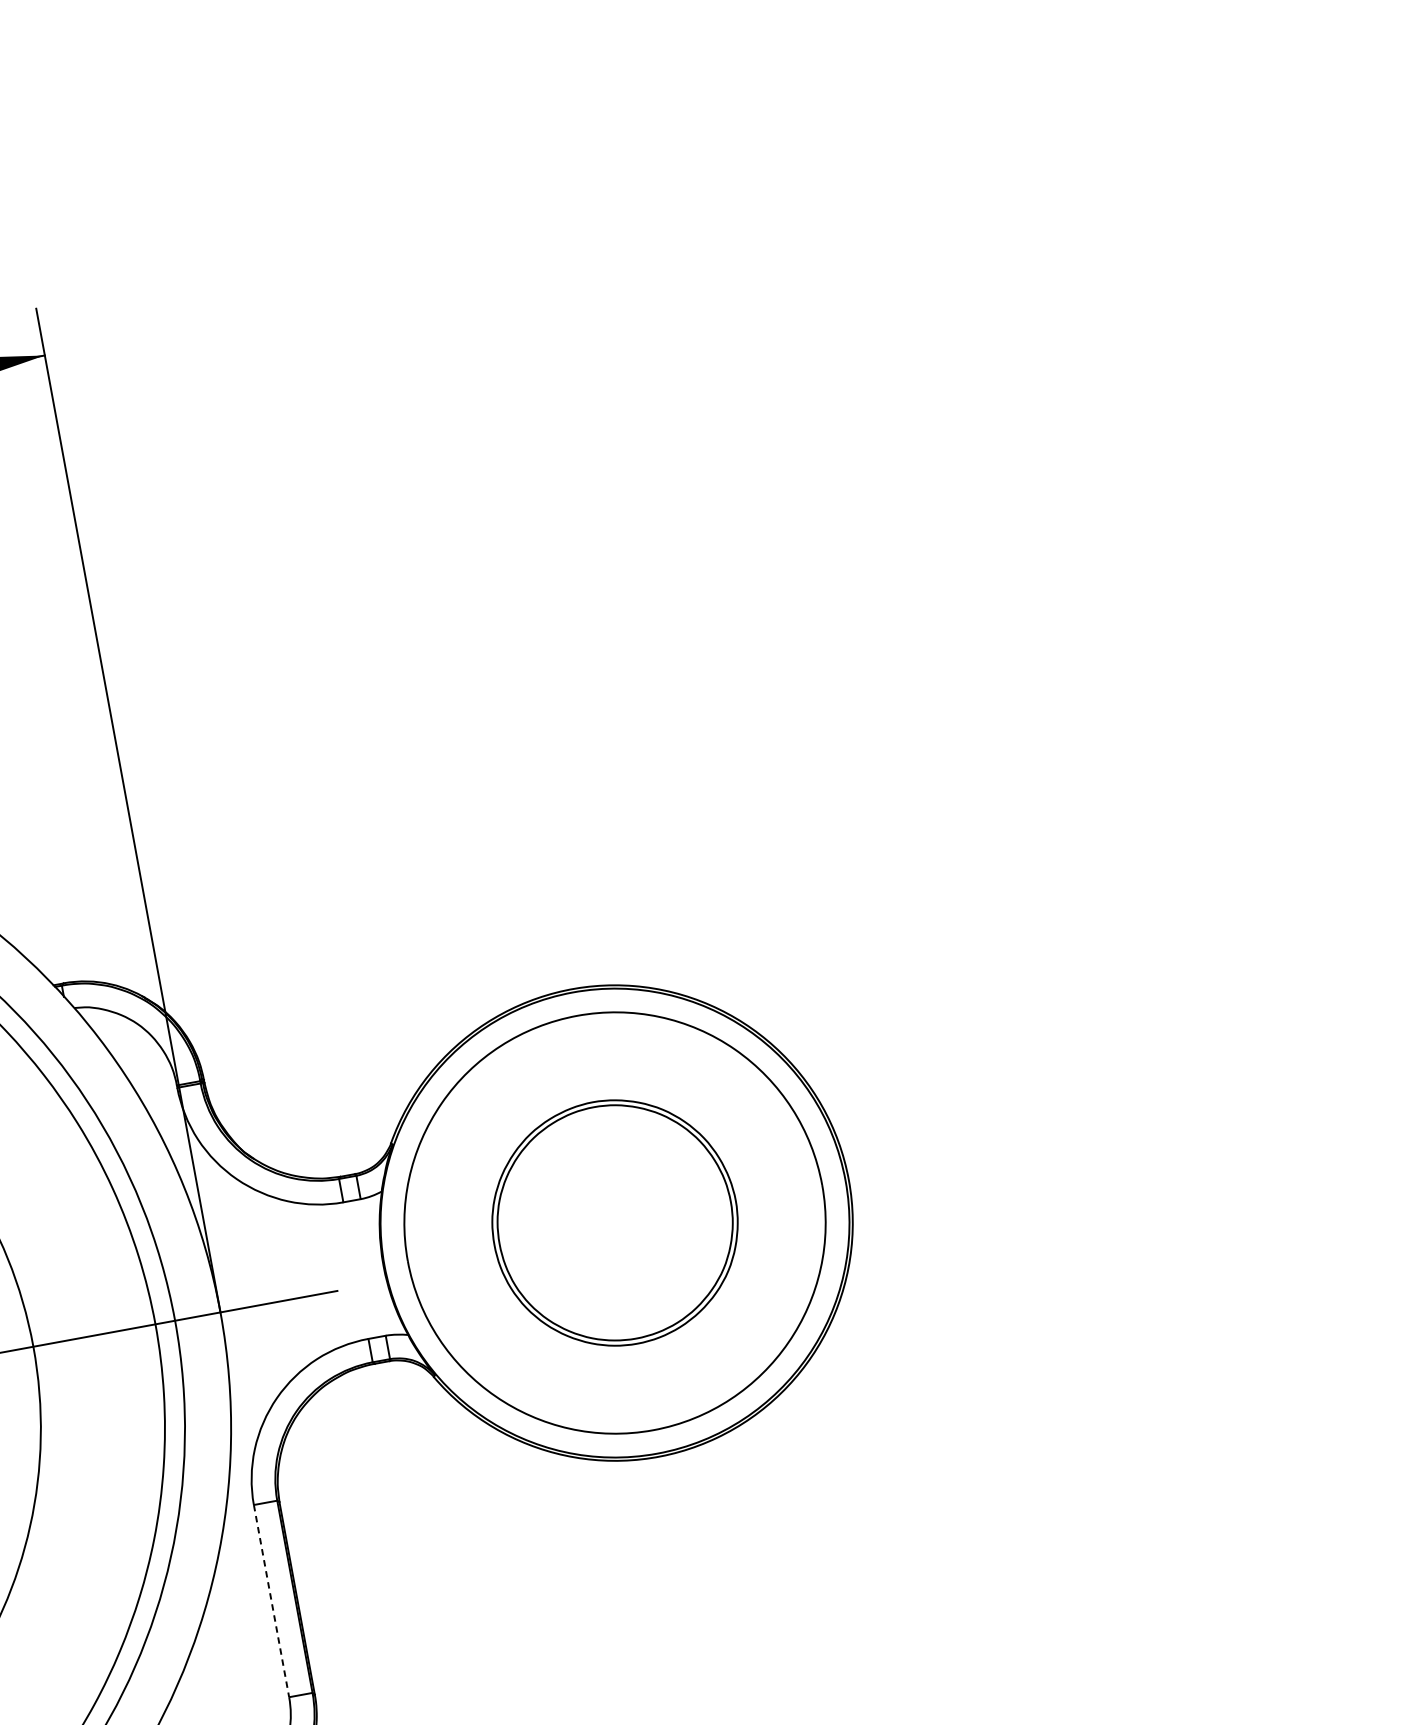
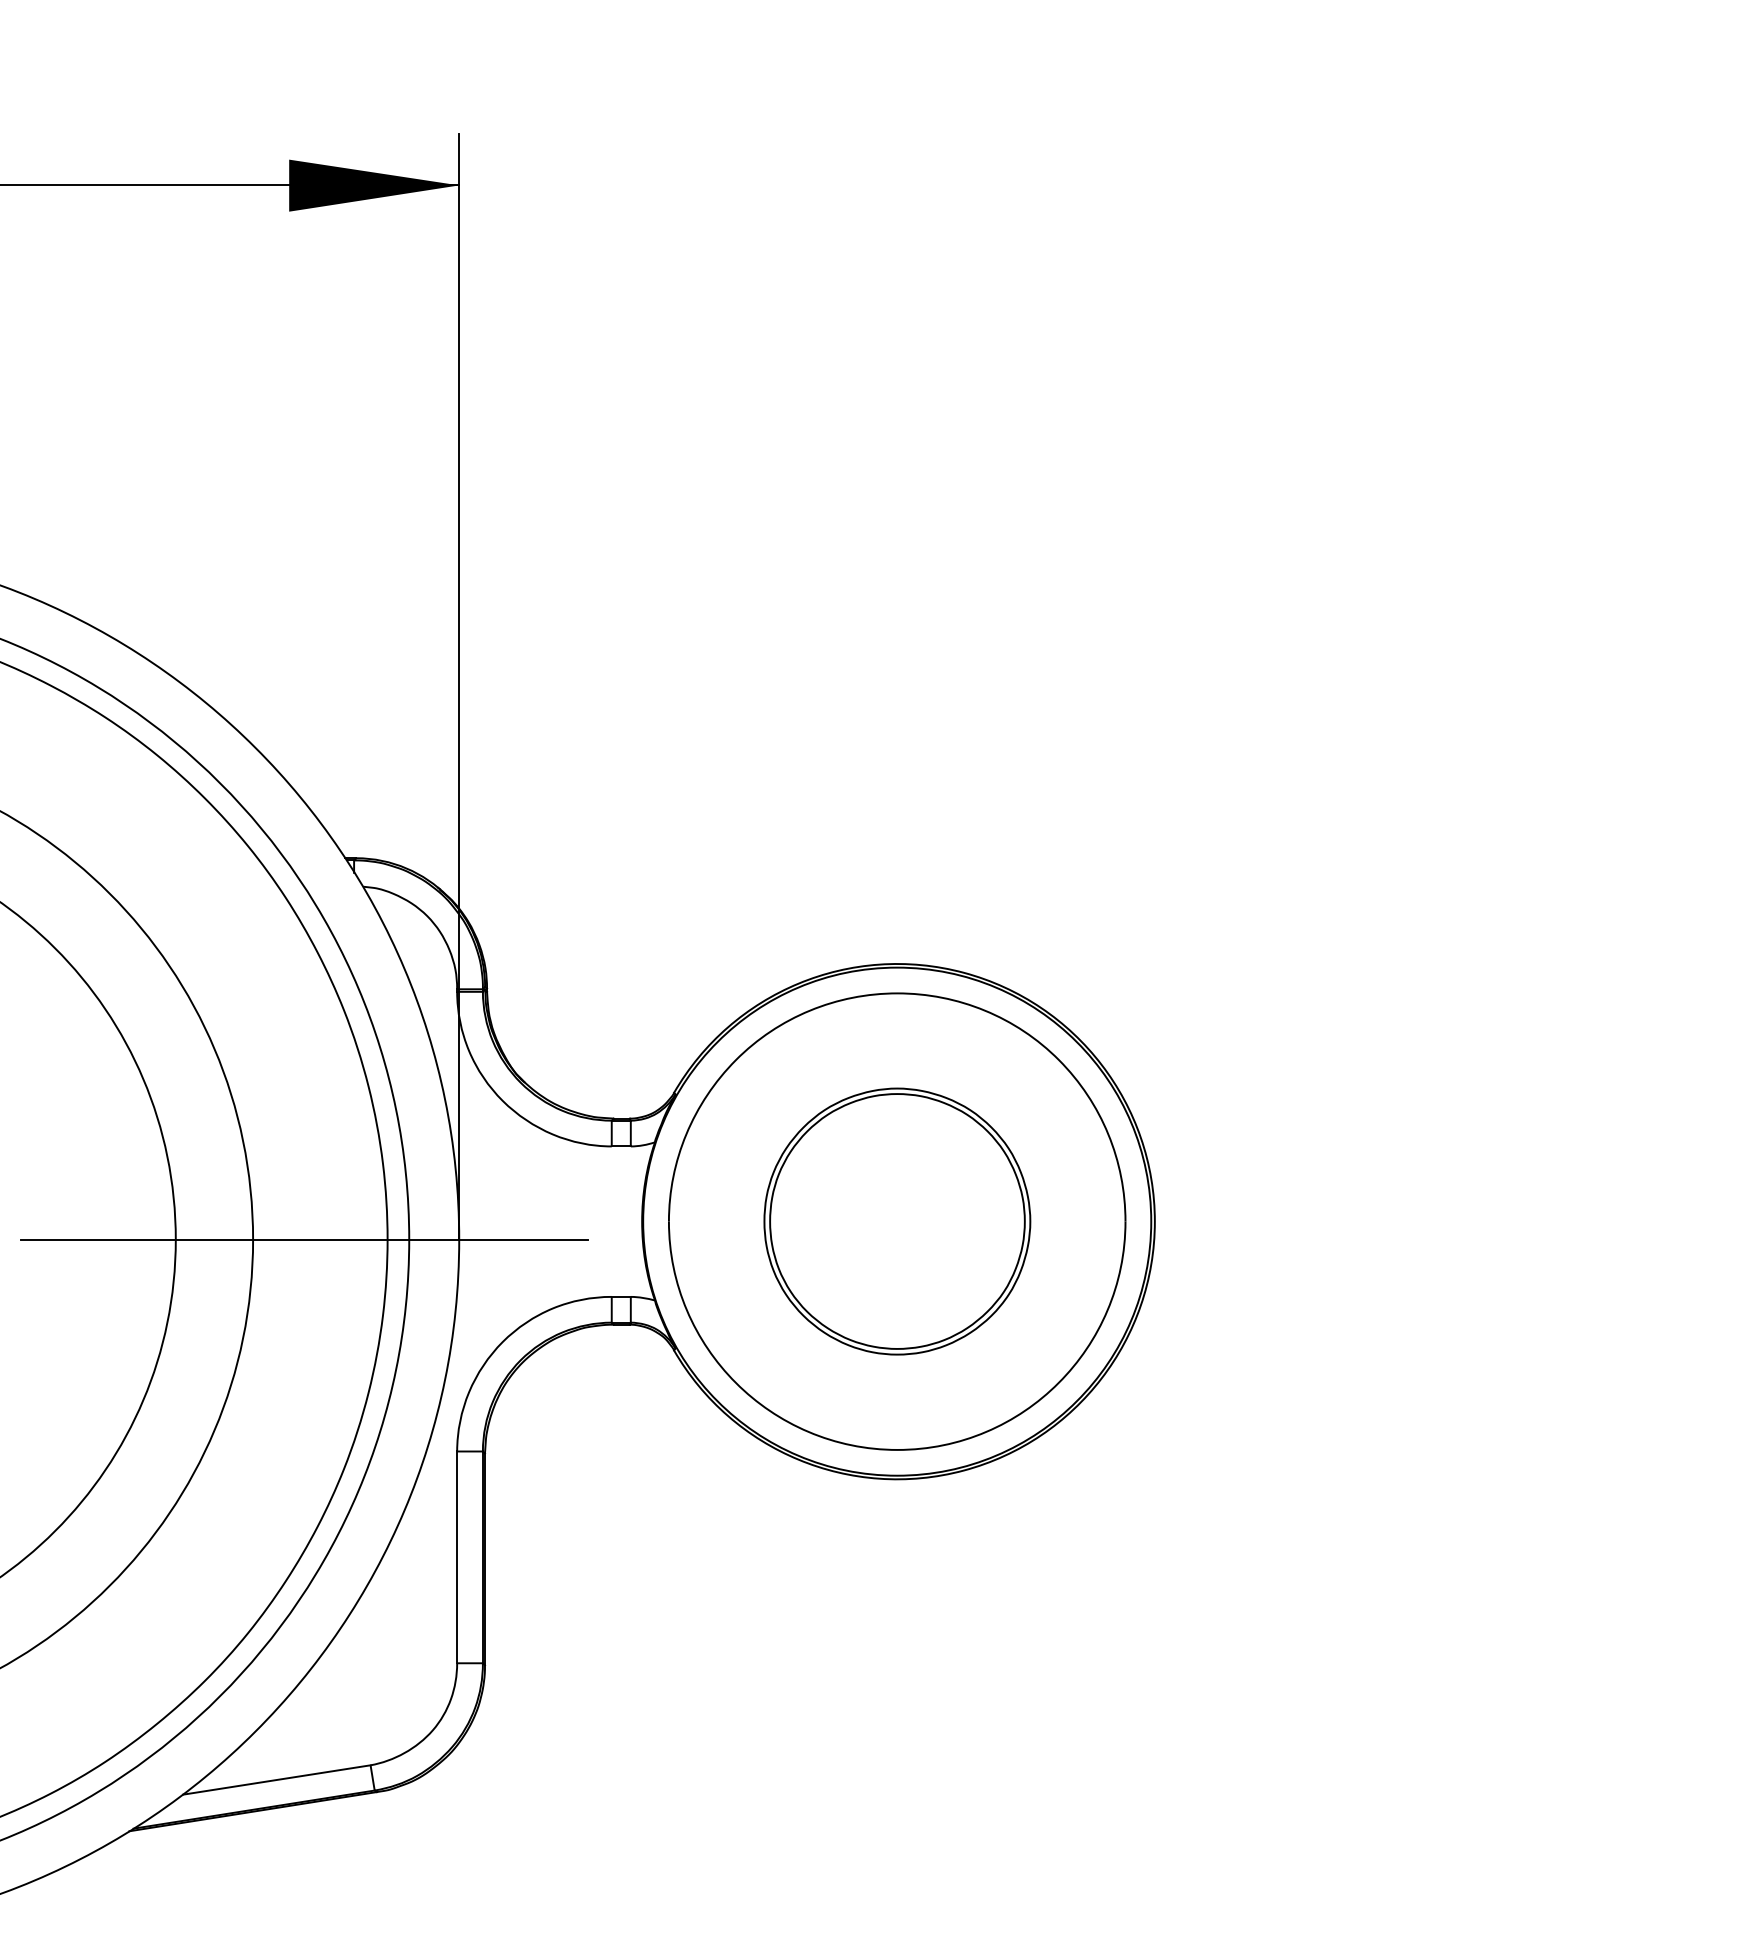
line: (271, 1601) -> (457, 1557), dashed -> solid

